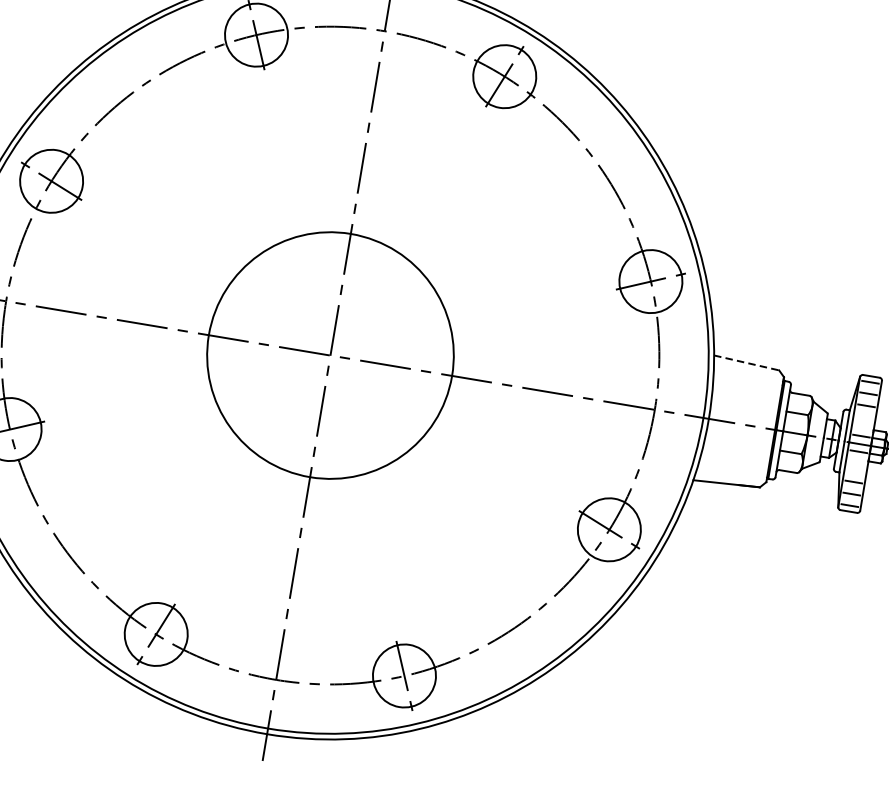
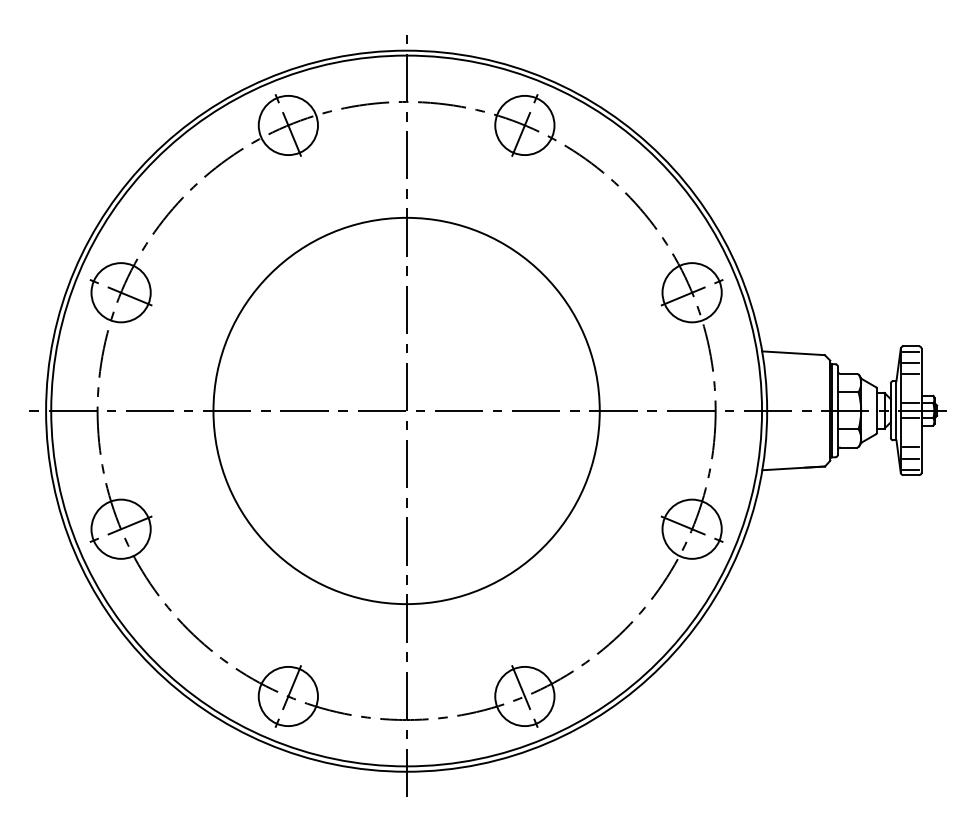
circle: (330, 355) -> (406, 410), size x1.67
line: (746, 363) -> (793, 353), dashed -> solid

